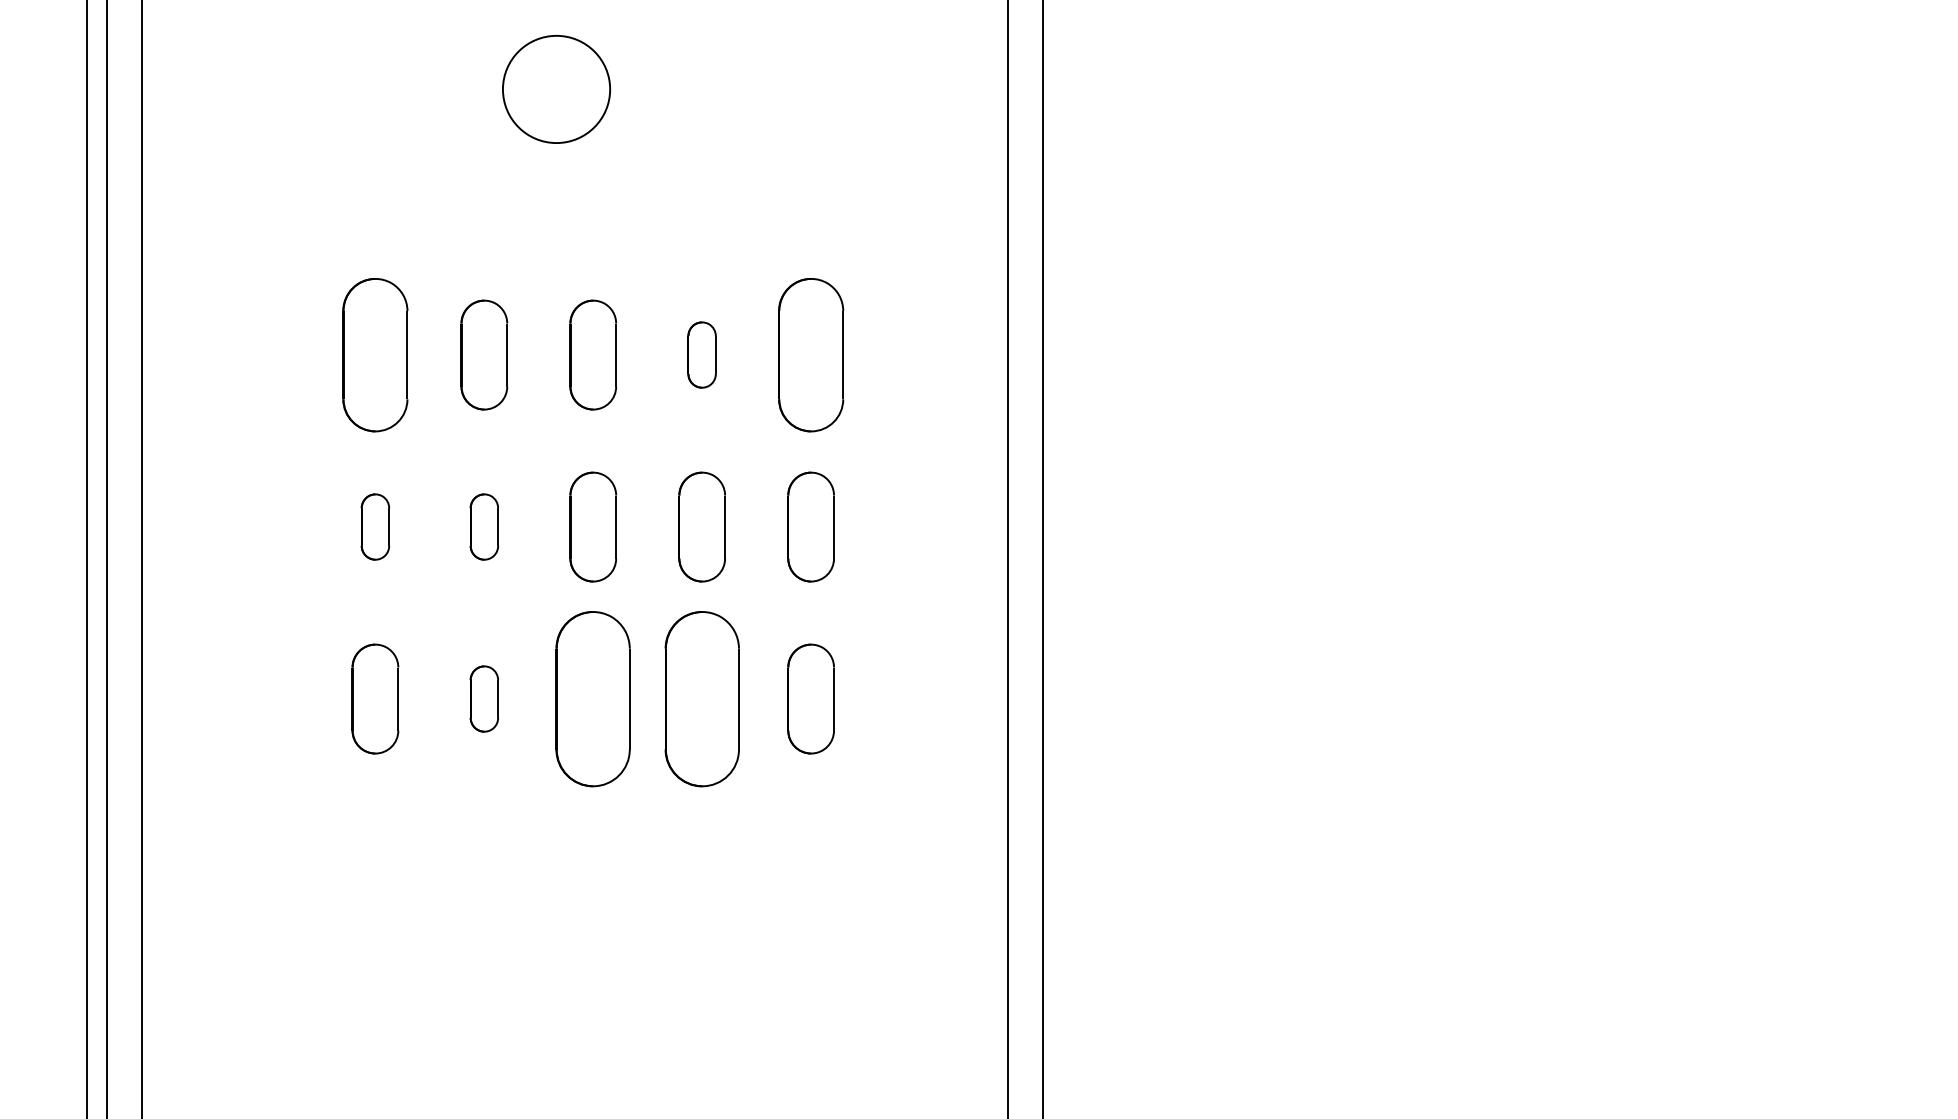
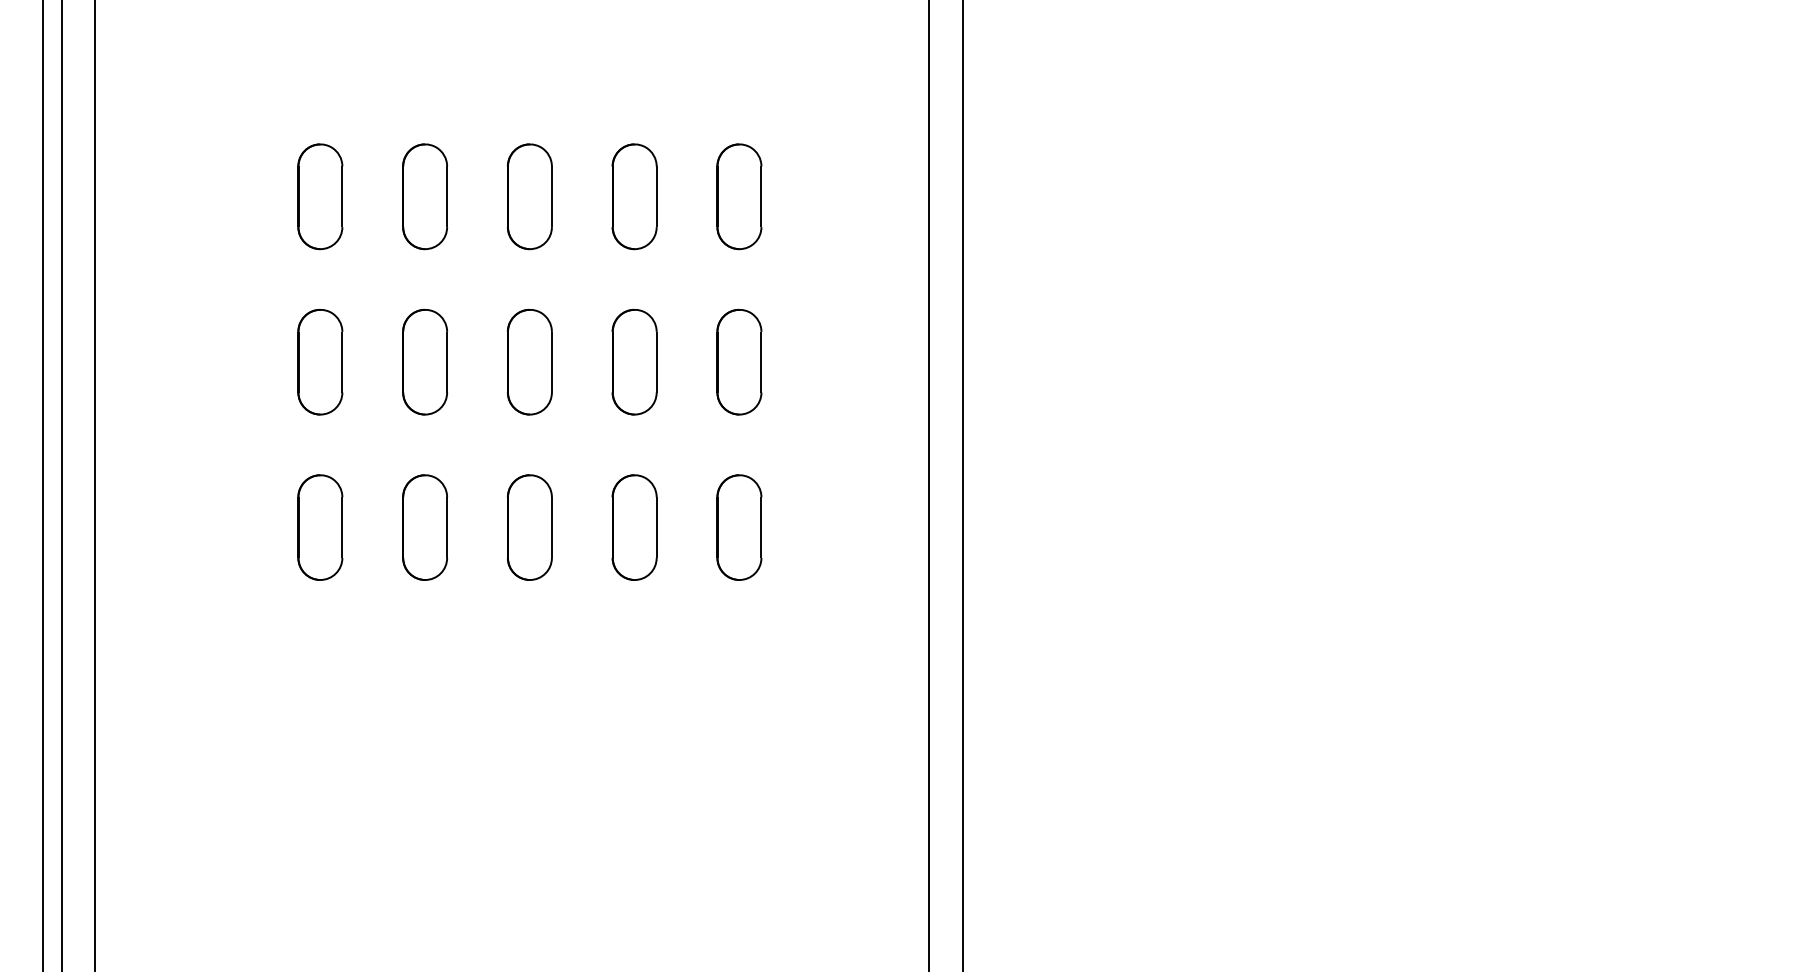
part: (375, 354) -> (320, 196), size x0.71
part: (701, 354) -> (633, 196), size x1.67
part: (810, 354) -> (738, 196), size x0.71
part: (375, 526) -> (320, 361), size x1.67
part: (484, 526) -> (425, 361), size x1.67
part: (484, 698) -> (425, 527), size x1.67
part: (593, 698) -> (530, 527), size x0.62
part: (701, 698) -> (633, 527), size x0.62

